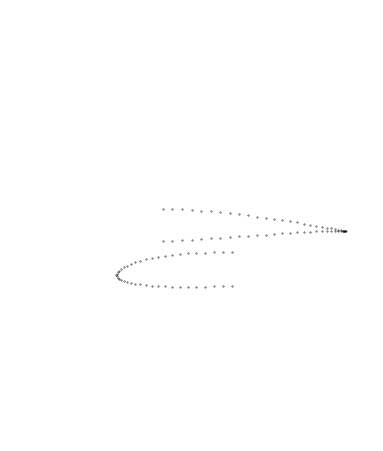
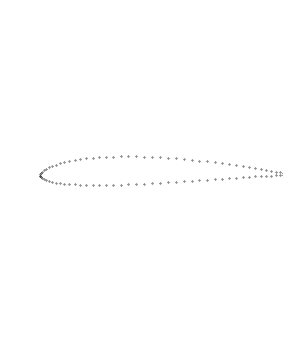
part: (172, 256) -> (86, 159), moved

